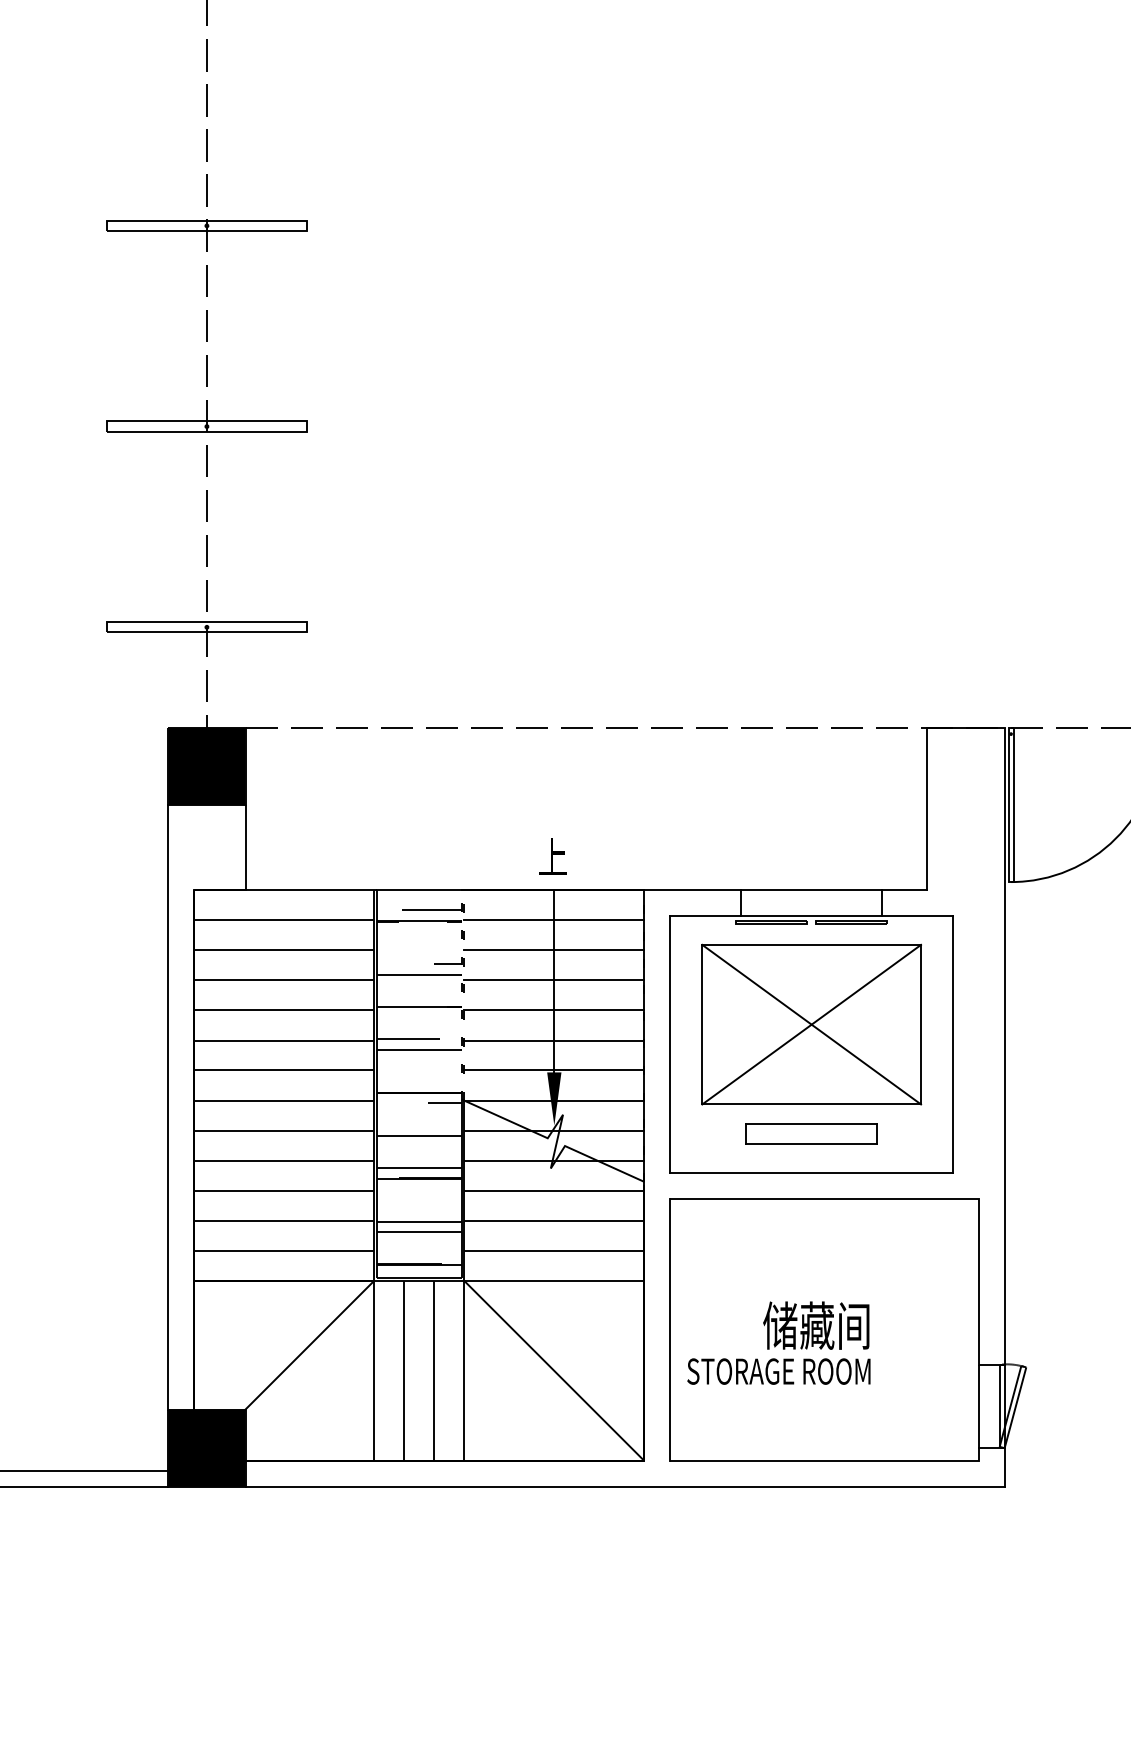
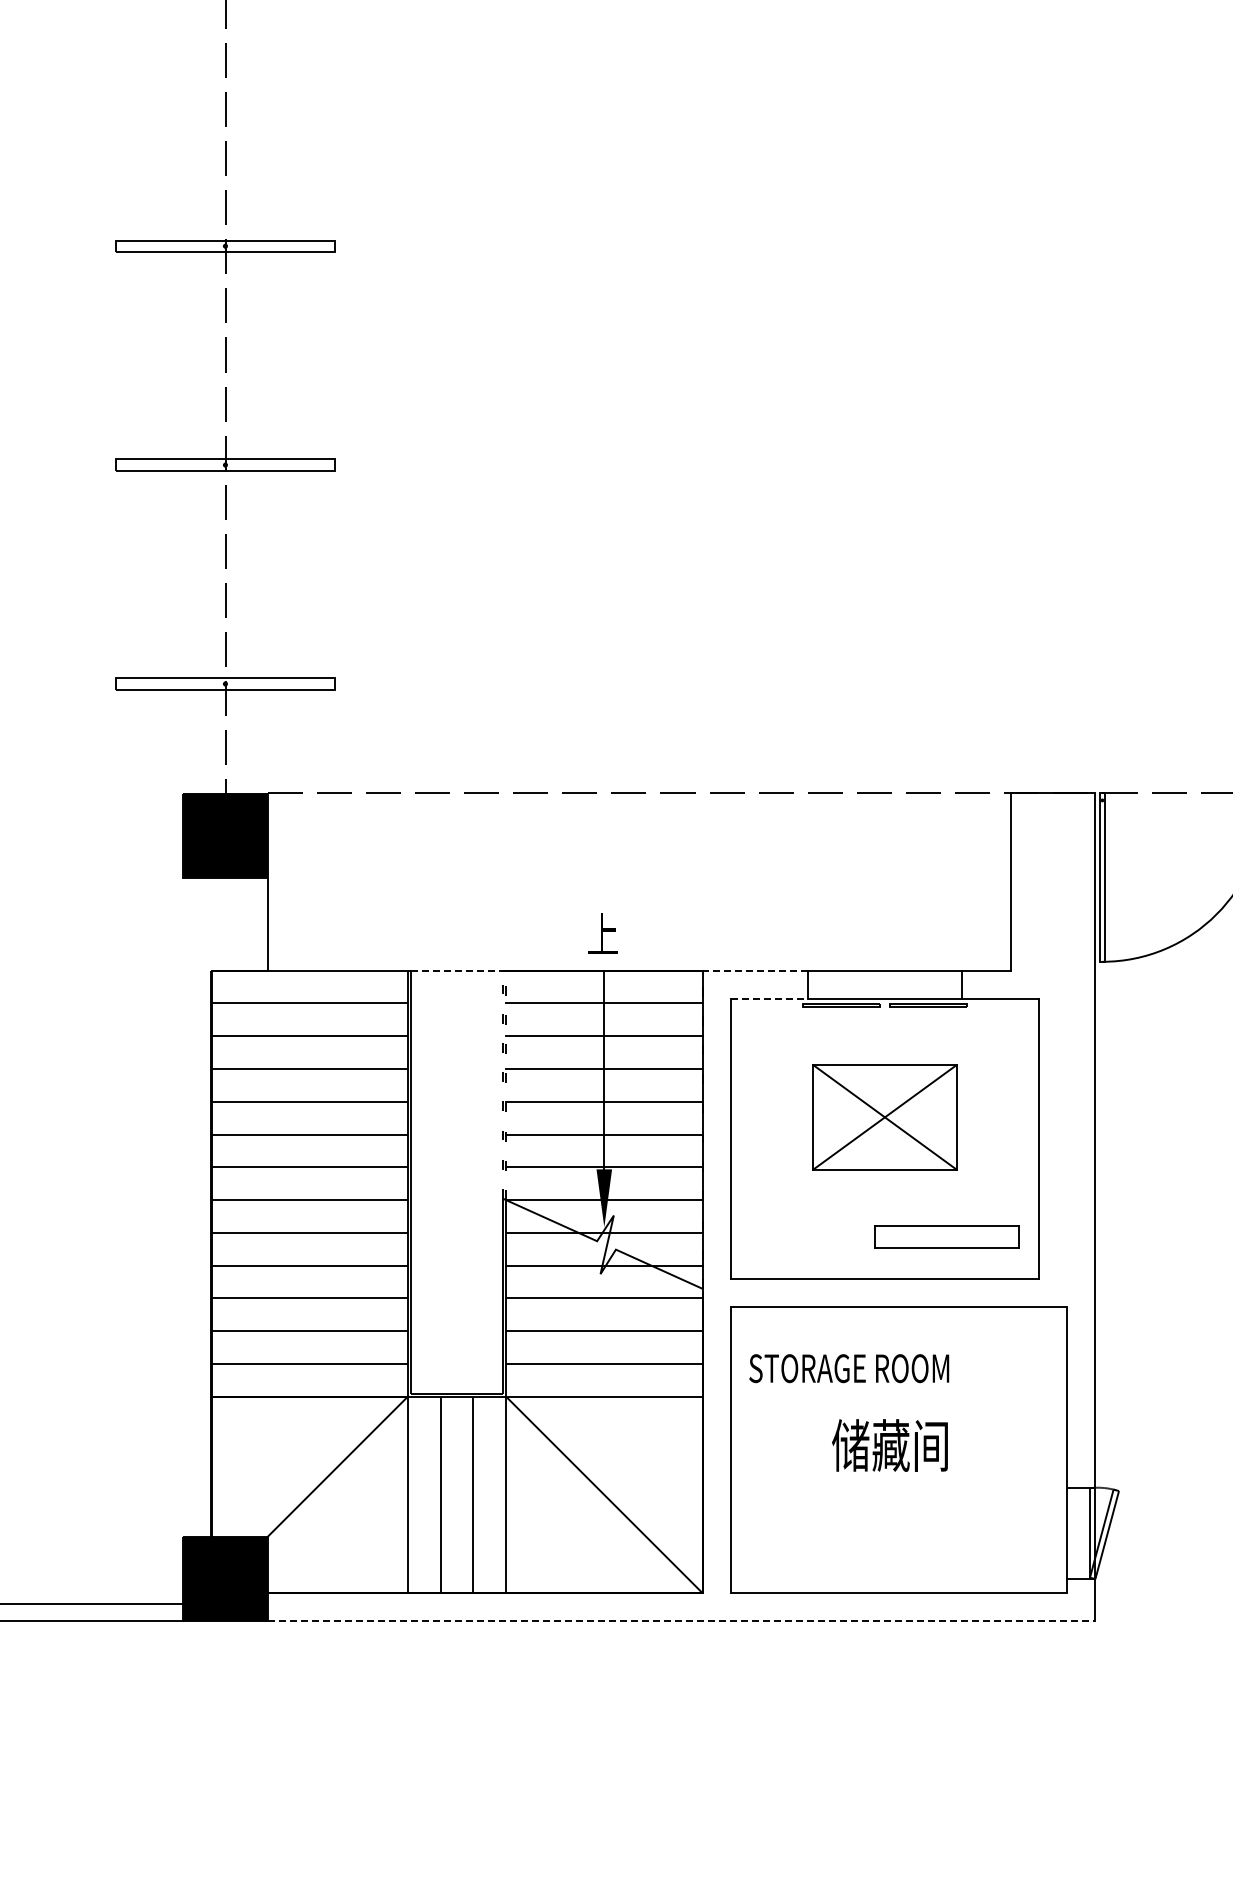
line: (419, 890) -> (457, 970), solid -> dashed
line: (692, 890) -> (755, 970), solid -> dashed
line: (705, 915) -> (769, 998), solid -> dashed
part: (811, 1024) -> (884, 1117), size x0.6
hatch: (418, 1087) -> (456, 1185), removed
line: (168, 1107) -> (183, 1207), removed
part: (811, 1133) -> (946, 1236), moved
text: (779, 1371) -> (849, 1368), moved
line: (625, 1487) -> (681, 1621), solid -> dashed

